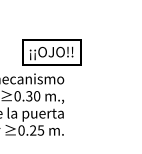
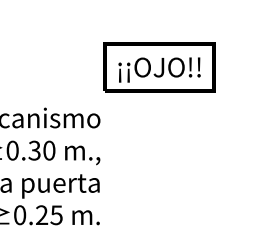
text: (51, 52) -> (159, 68), moved

